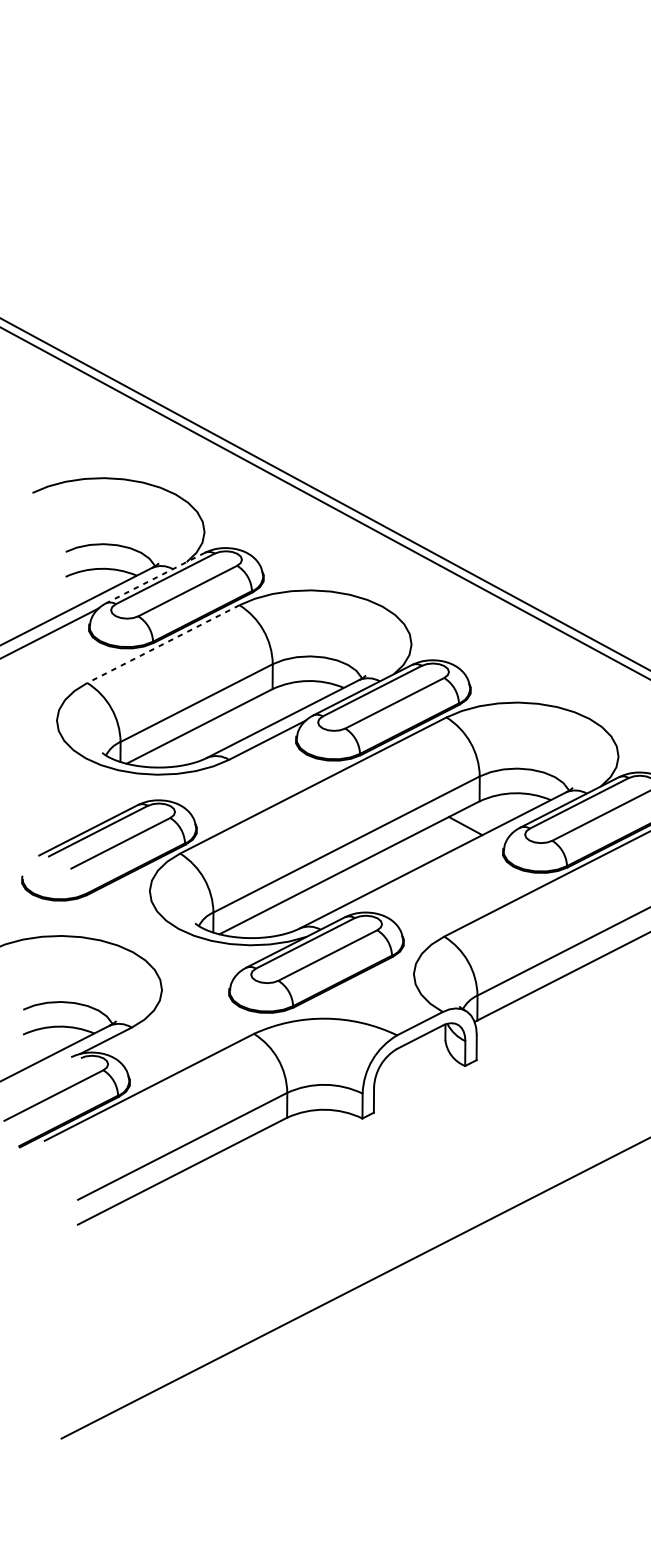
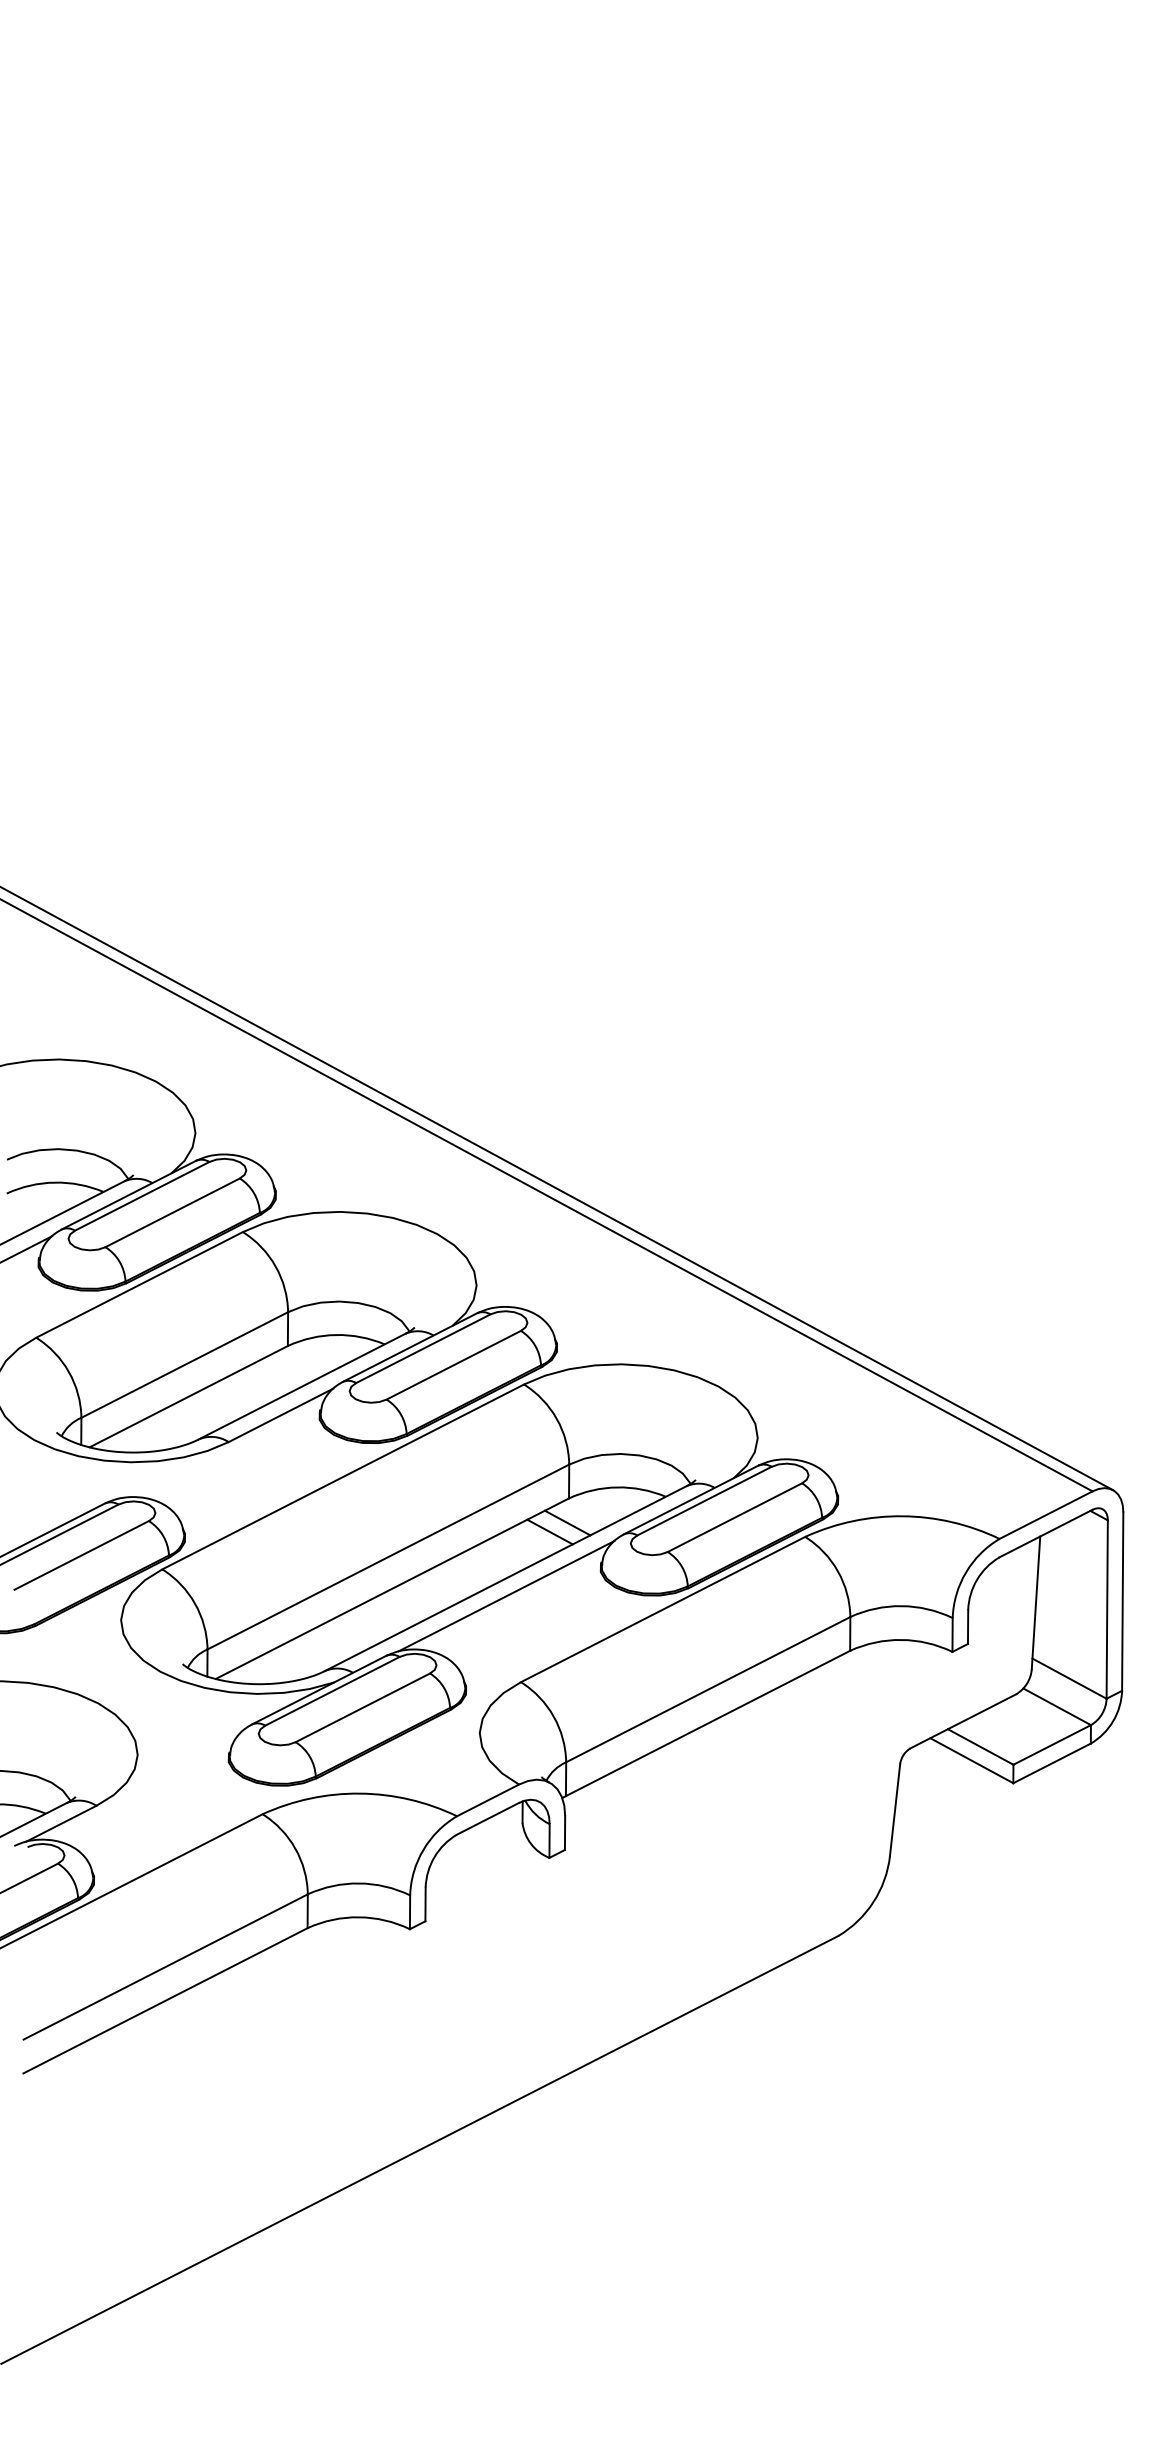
line: (155, 578) -> (128, 1195), dashed -> solid
line: (163, 644) -> (139, 1285), dashed -> solid
line: (478, 819) -> (567, 1522), added
line: (433, 873) -> (506, 1596), added

